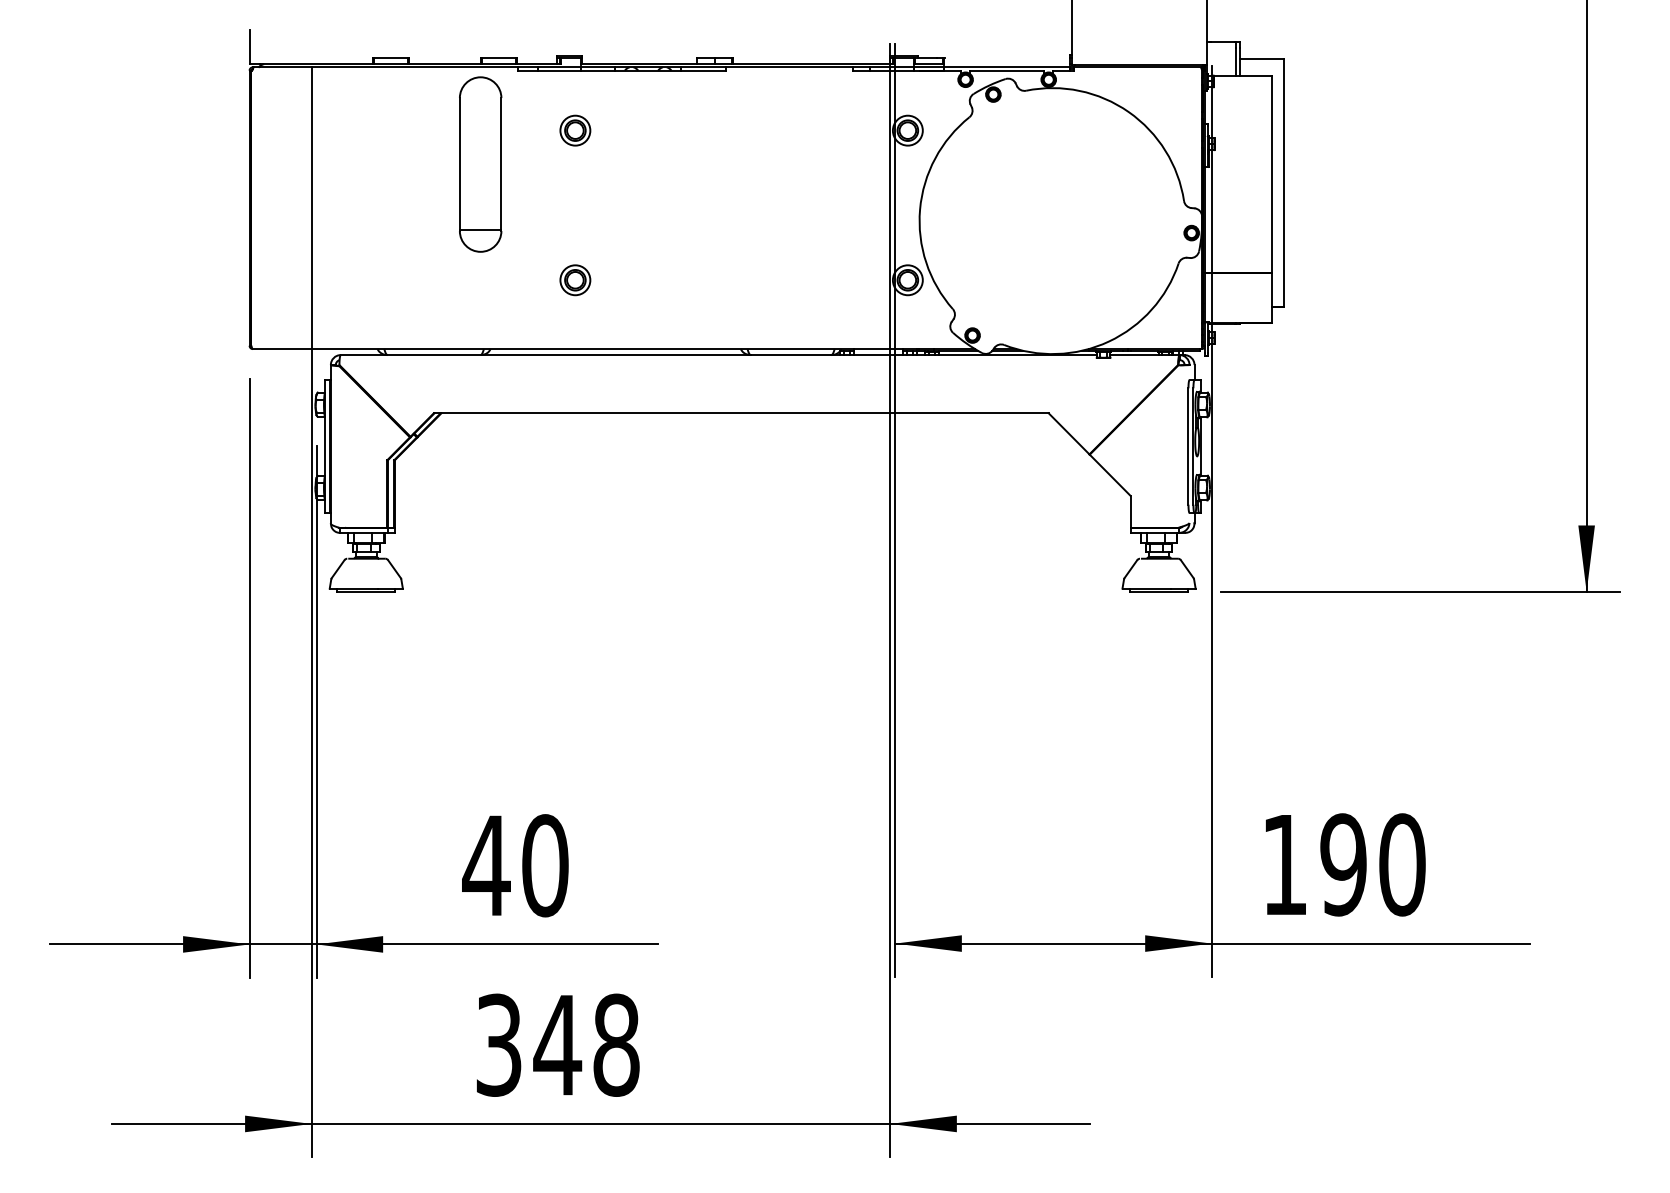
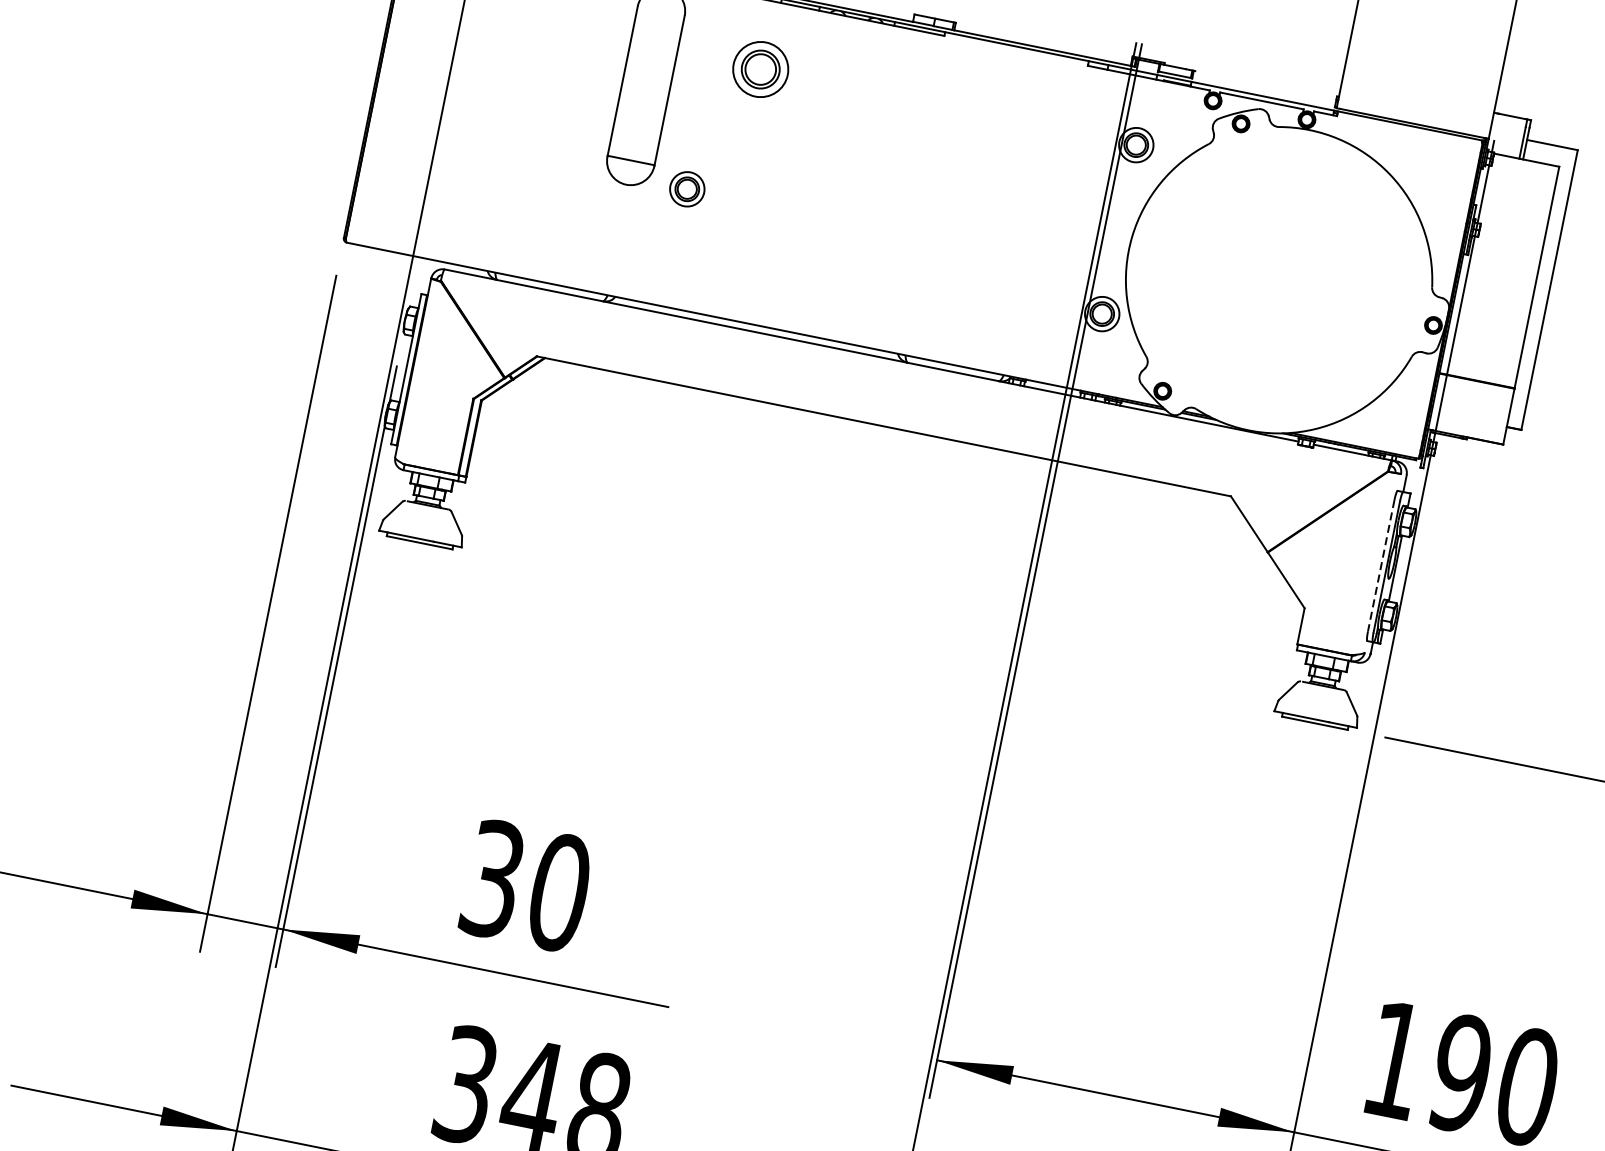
part: (575, 130) -> (760, 69), size x1.6
part: (575, 280) -> (687, 189), moved
line: (1188, 447) -> (1381, 566), solid -> dashed
text: (486, 865) -> (493, 879), 40 -> 30

